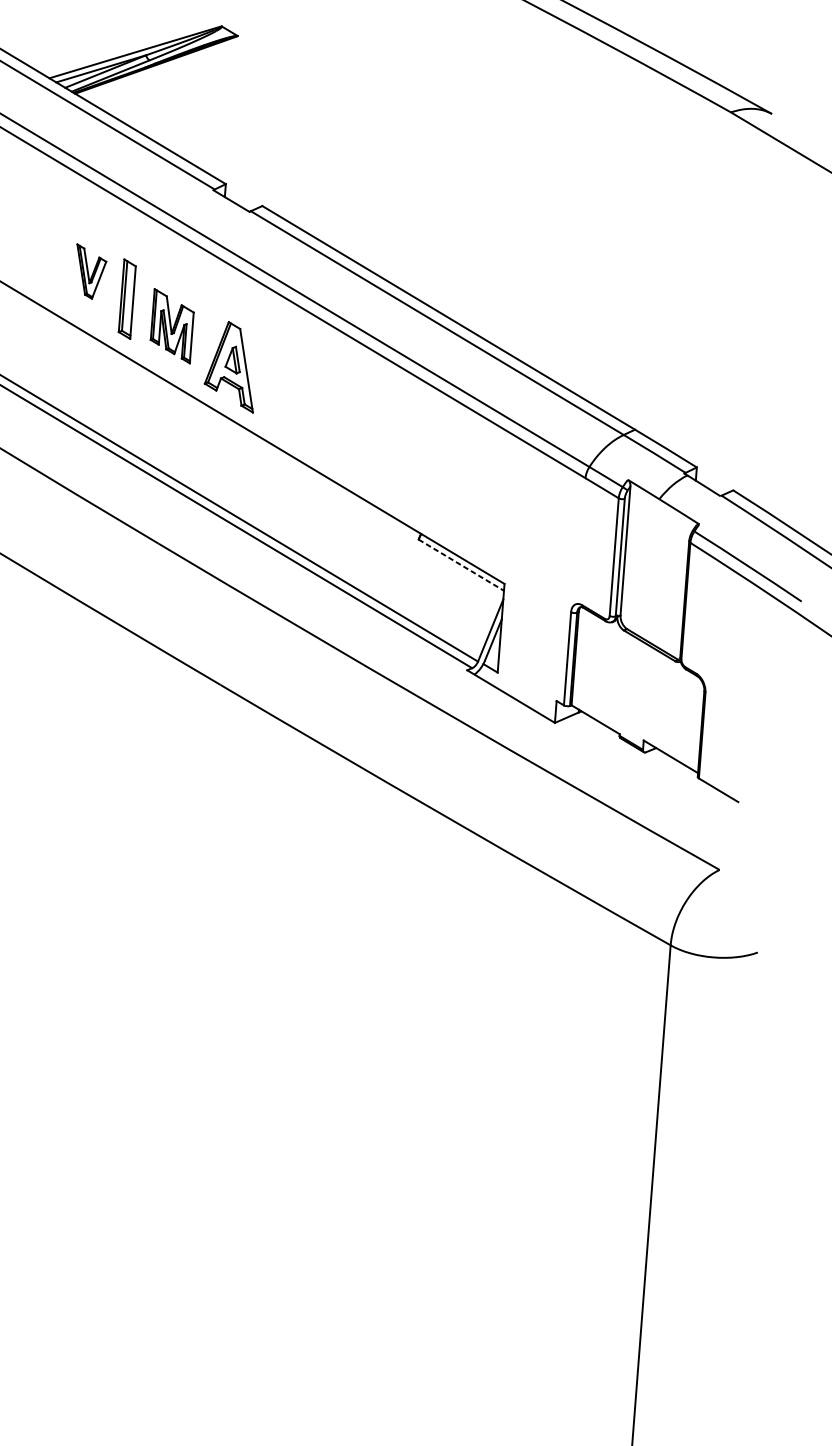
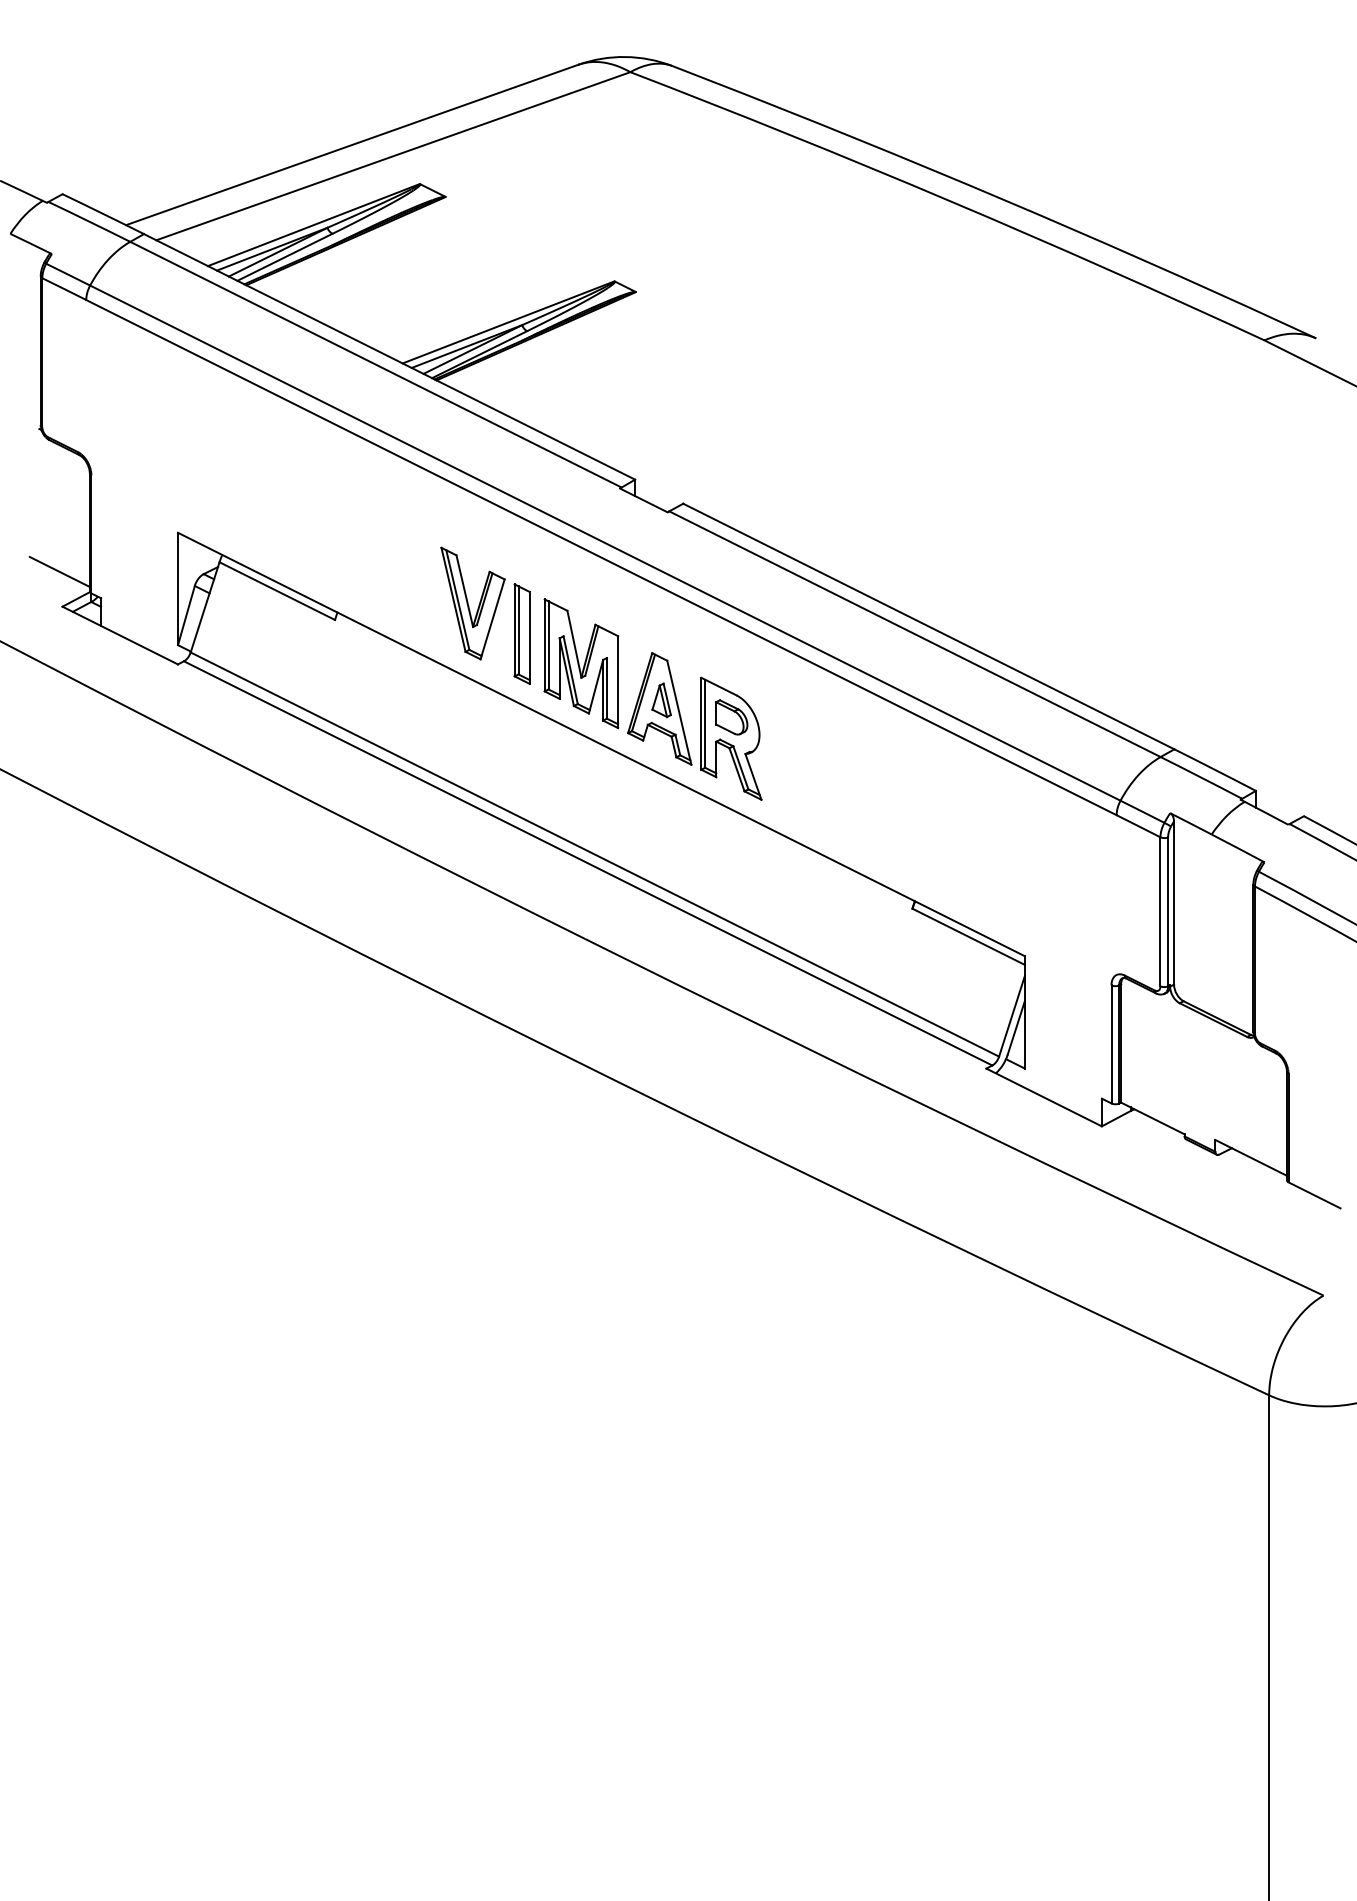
part: (89, 271) -> (472, 603), size x1.67
part: (172, 325) -> (581, 663), size x1.43
part: (286, 394) -> (731, 738), added
line: (461, 564) -> (968, 936), dashed -> solid

